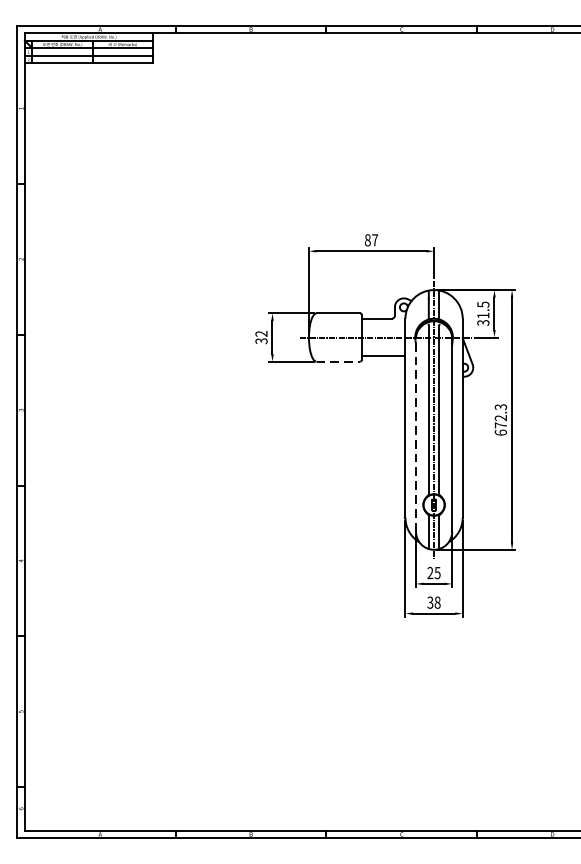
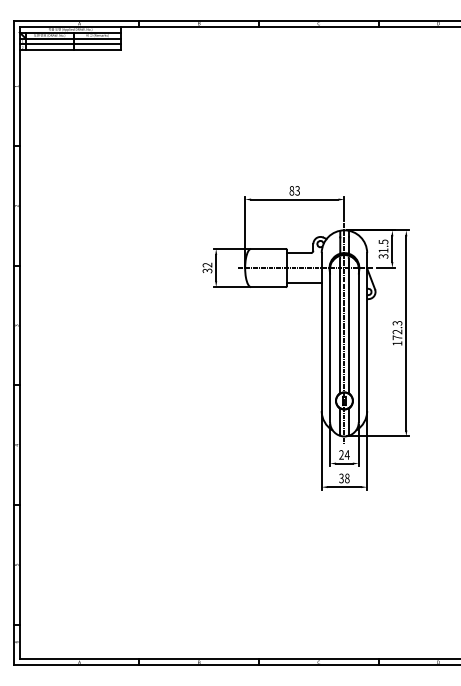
text: (374, 239) -> (297, 190), 87 -> 83
line: (338, 362) -> (268, 287), dashed -> solid
text: (500, 432) -> (397, 343), 672.3 -> 172.3
line: (416, 435) -> (330, 345), dashed -> solid
text: (436, 572) -> (346, 454), 25 -> 24

